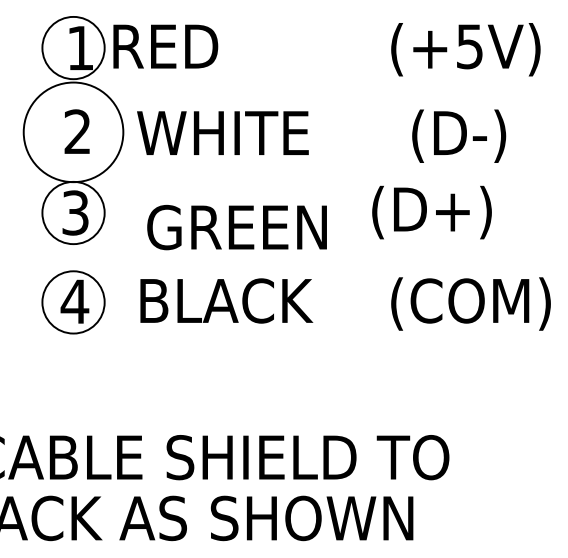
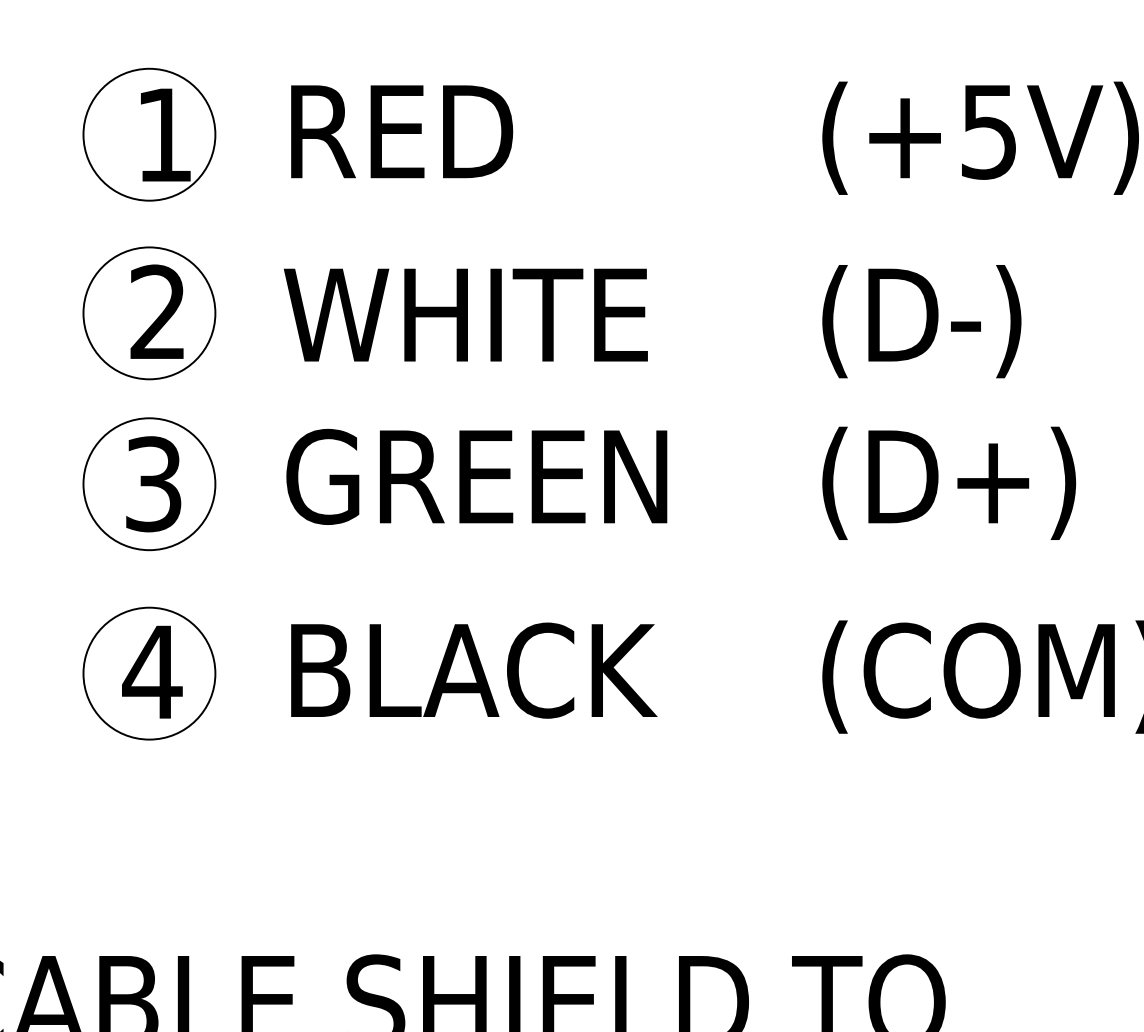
text: (165, 46) -> (401, 131), moved
circle: (73, 132) -> (149, 313), size x0.62
text: (459, 135) -> (922, 320), moved
text: (431, 212) -> (948, 483), moved
text: (236, 227) -> (475, 476), moved

